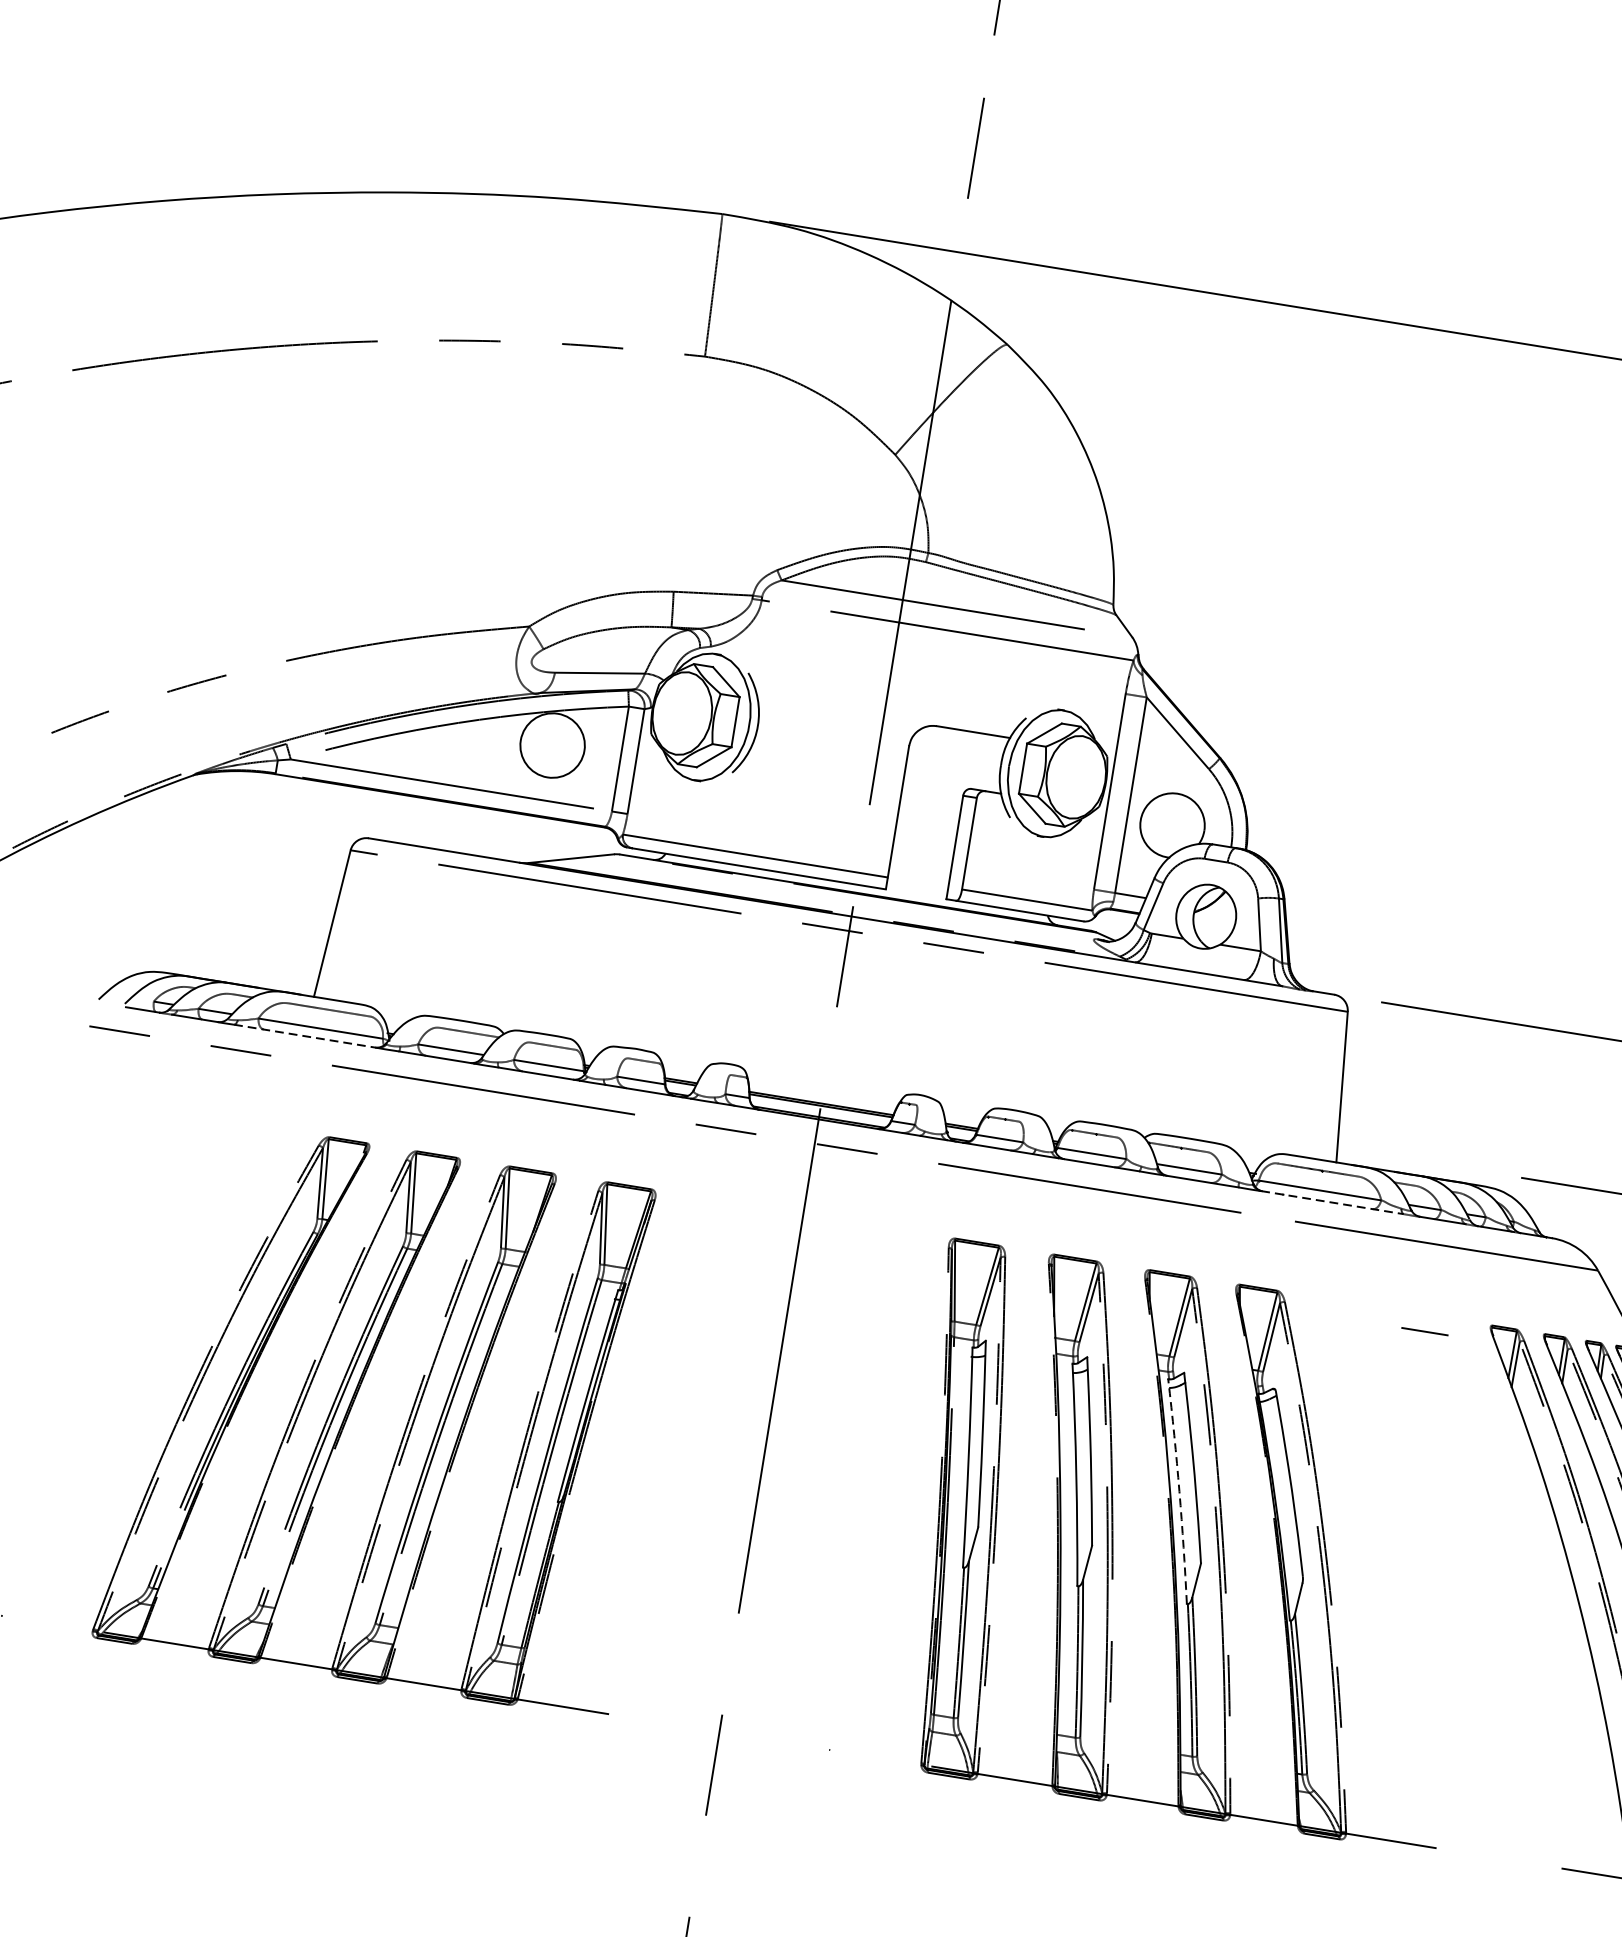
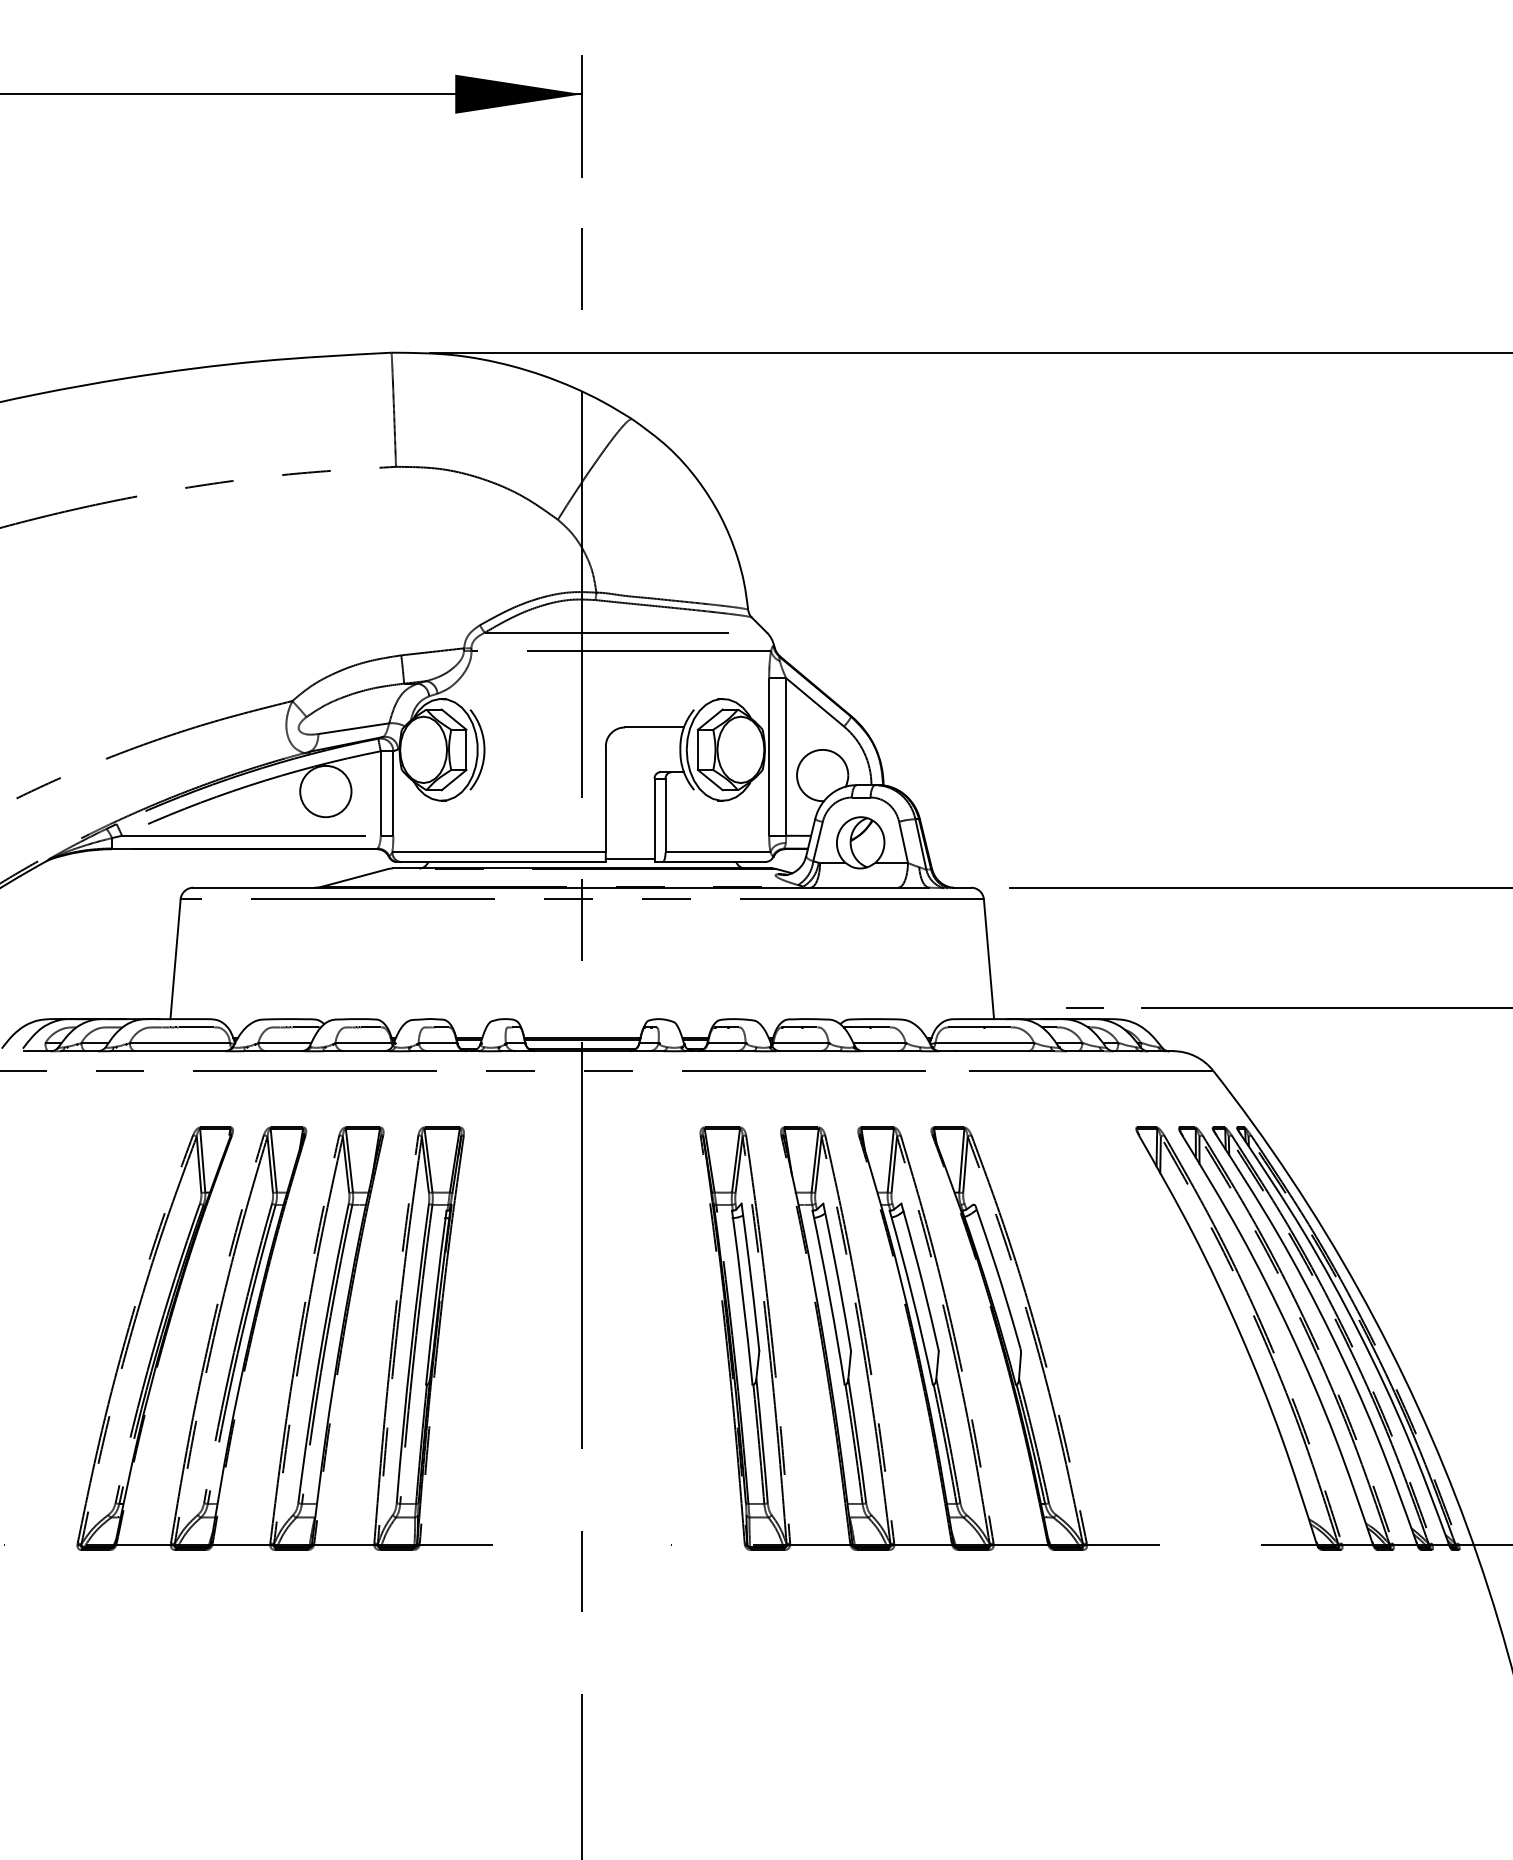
line: (916, 889) -> (629, 858), added
line: (306, 1036) -> (169, 1051), dashed -> solid
line: (1332, 1203) -> (996, 1051), dashed -> solid
line: (1424, 1331) -> (1084, 1007), moved
arc: (1179, 1491) -> (912, 1297), dashed -> solid

